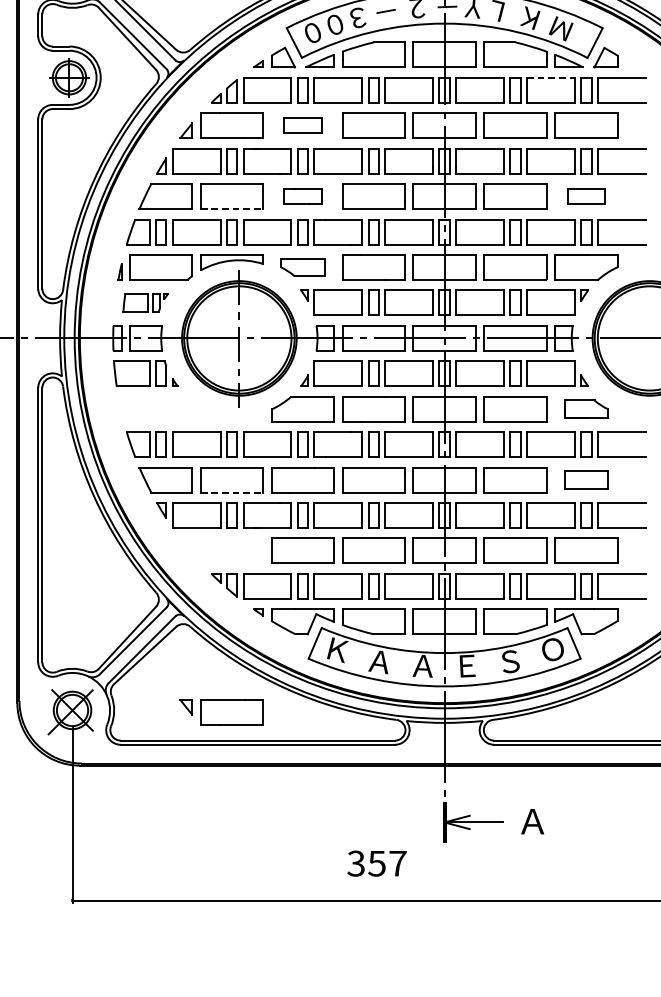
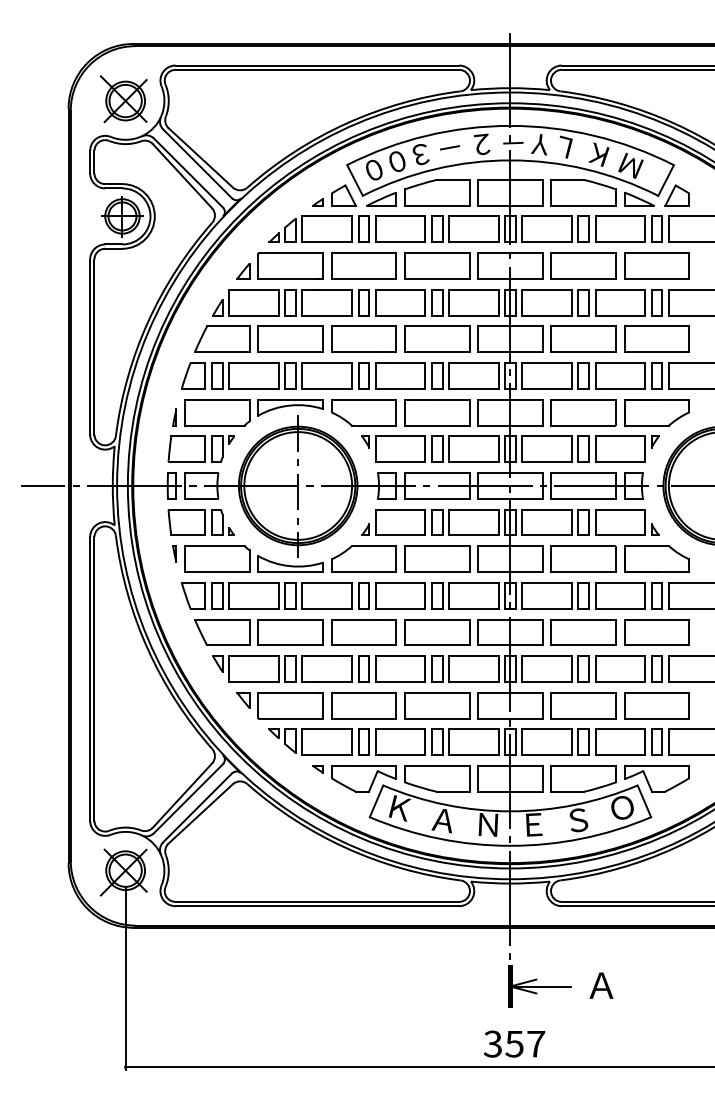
line: (551, 77) -> (620, 216), dashed -> solid
part: (302, 125) -> (363, 265), size x1.67
part: (302, 195) -> (363, 338), size x1.67
part: (585, 195) -> (656, 338), size x1.67
line: (232, 209) -> (291, 352), dashed -> solid
part: (302, 267) -> (363, 412), size x1.43
part: (144, 302) -> (200, 448), size x1.43
part: (190, 408) -> (247, 558), added
part: (585, 408) -> (656, 558), size x1.43
part: (585, 480) -> (656, 632), size x1.43
line: (232, 492) -> (291, 645), dashed -> solid
text: (422, 665) -> (487, 824), Ａ -> Ｎ
part: (221, 712) -> (279, 705), moved
text: (376, 863) -> (514, 1043), moved

